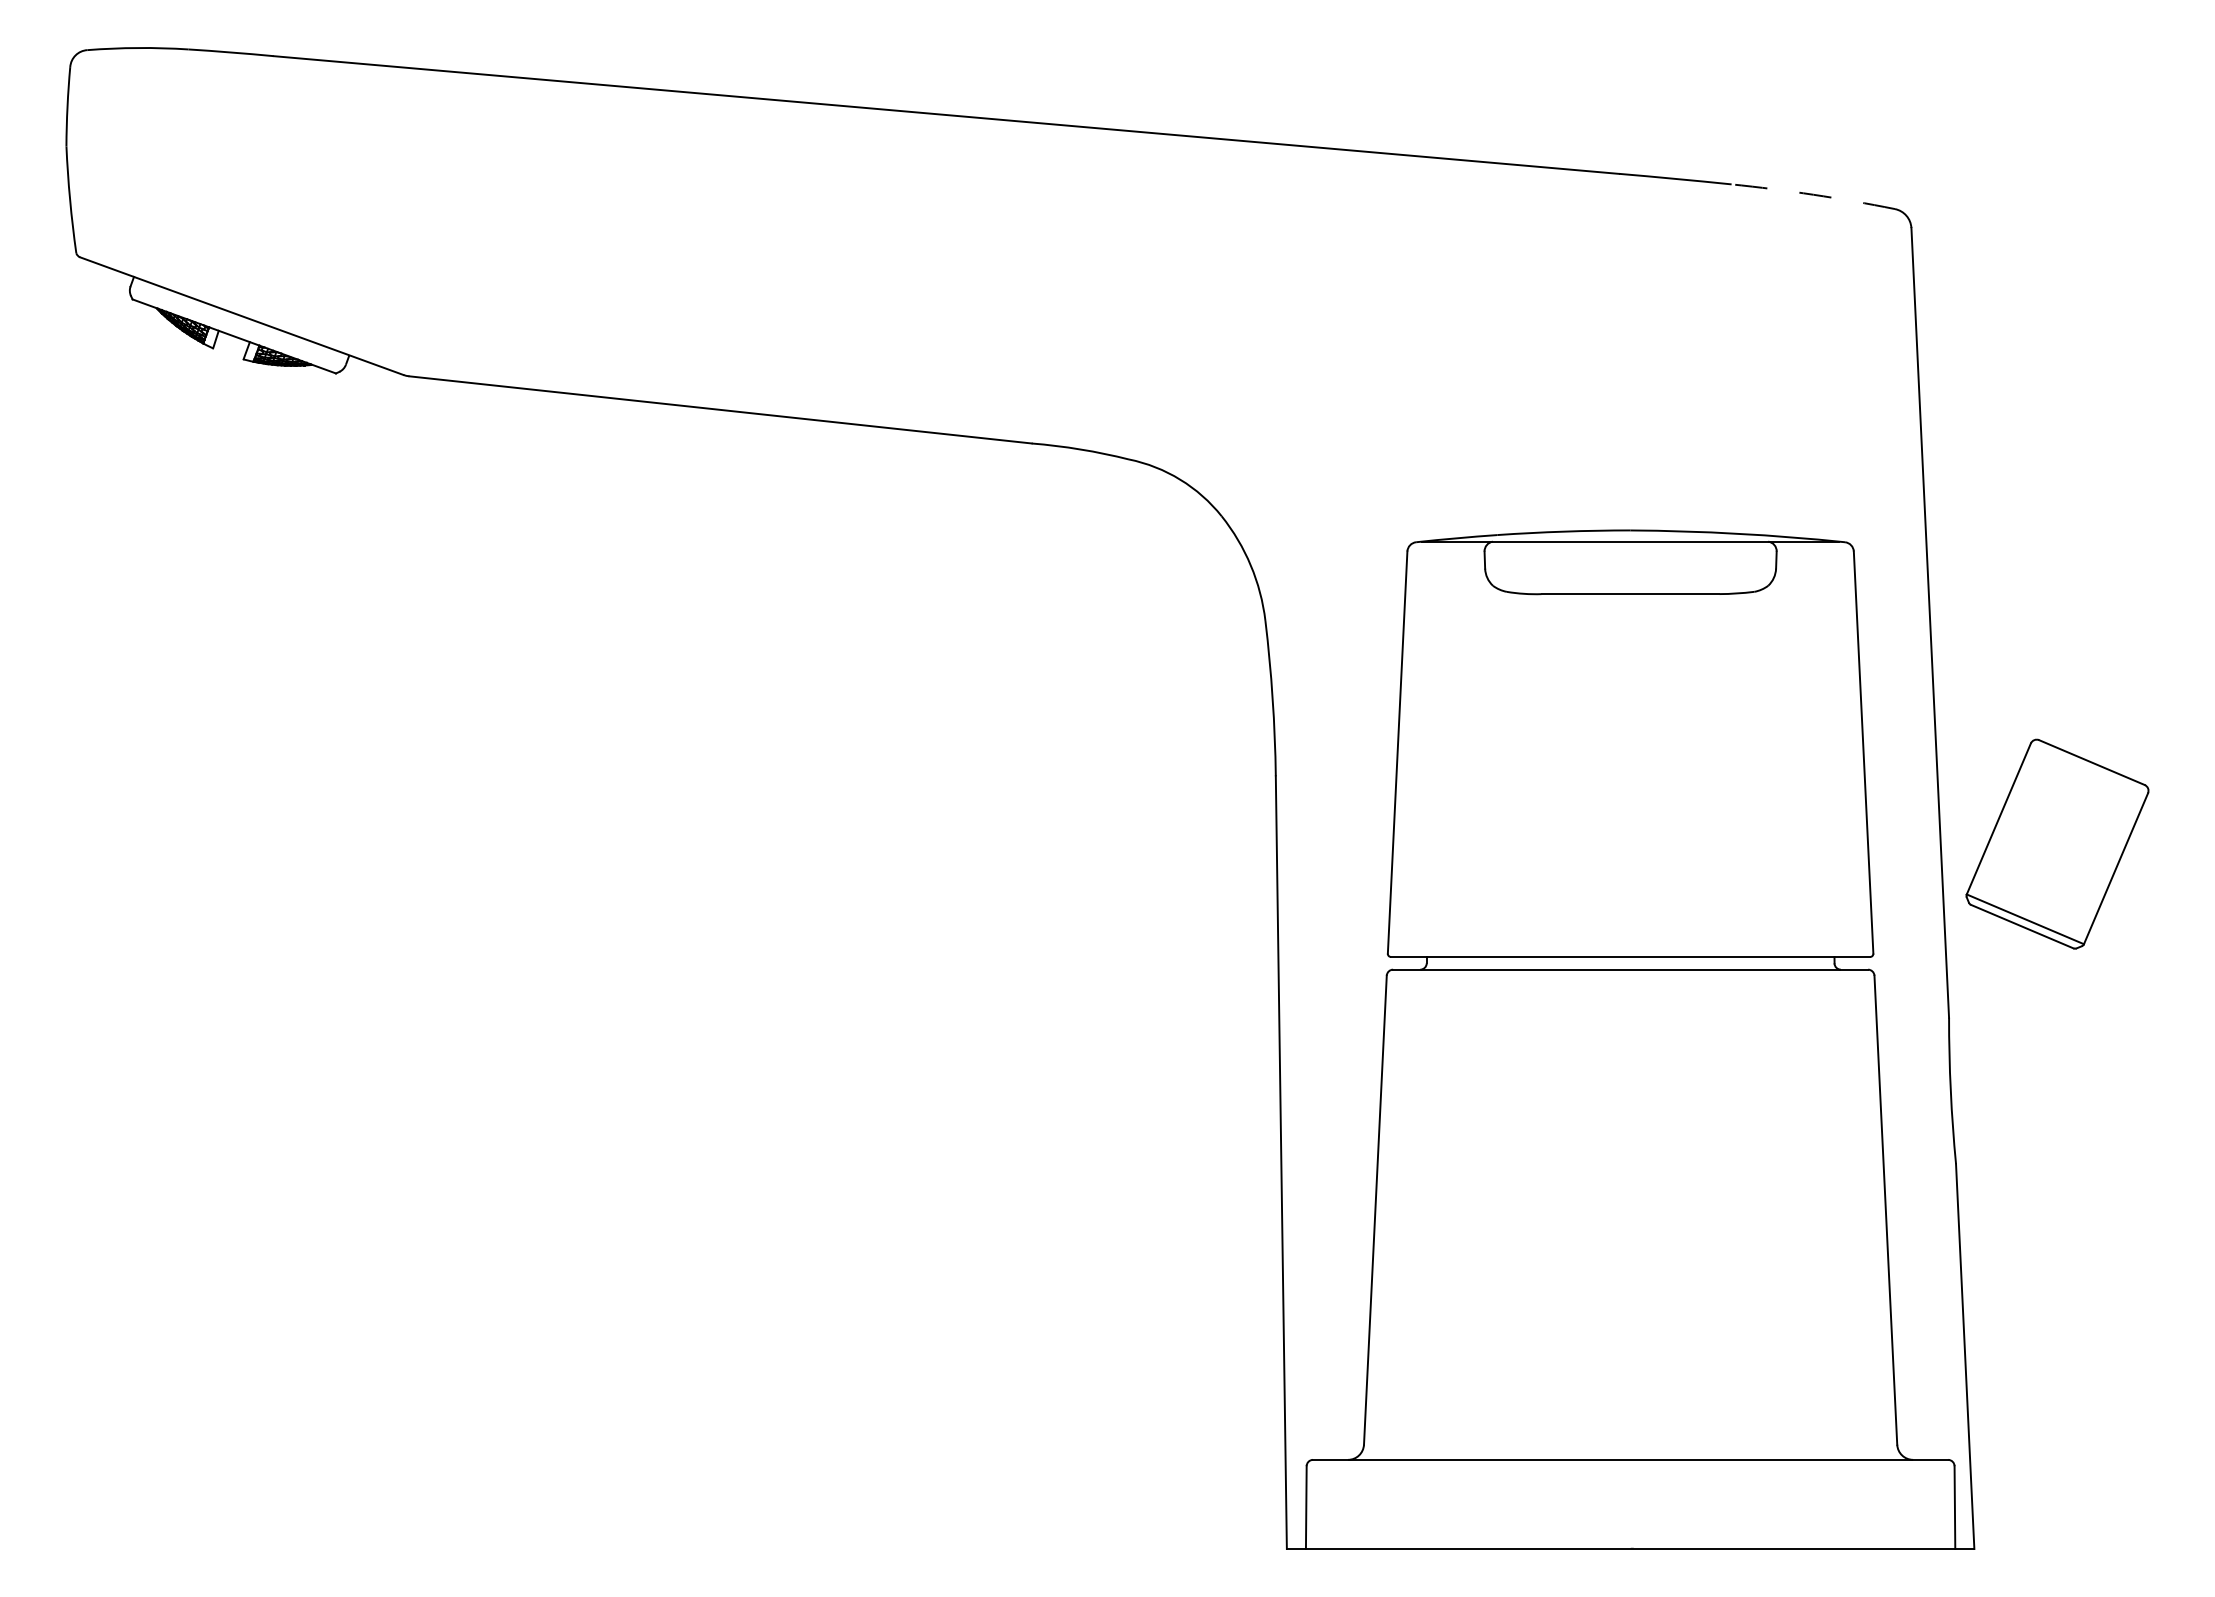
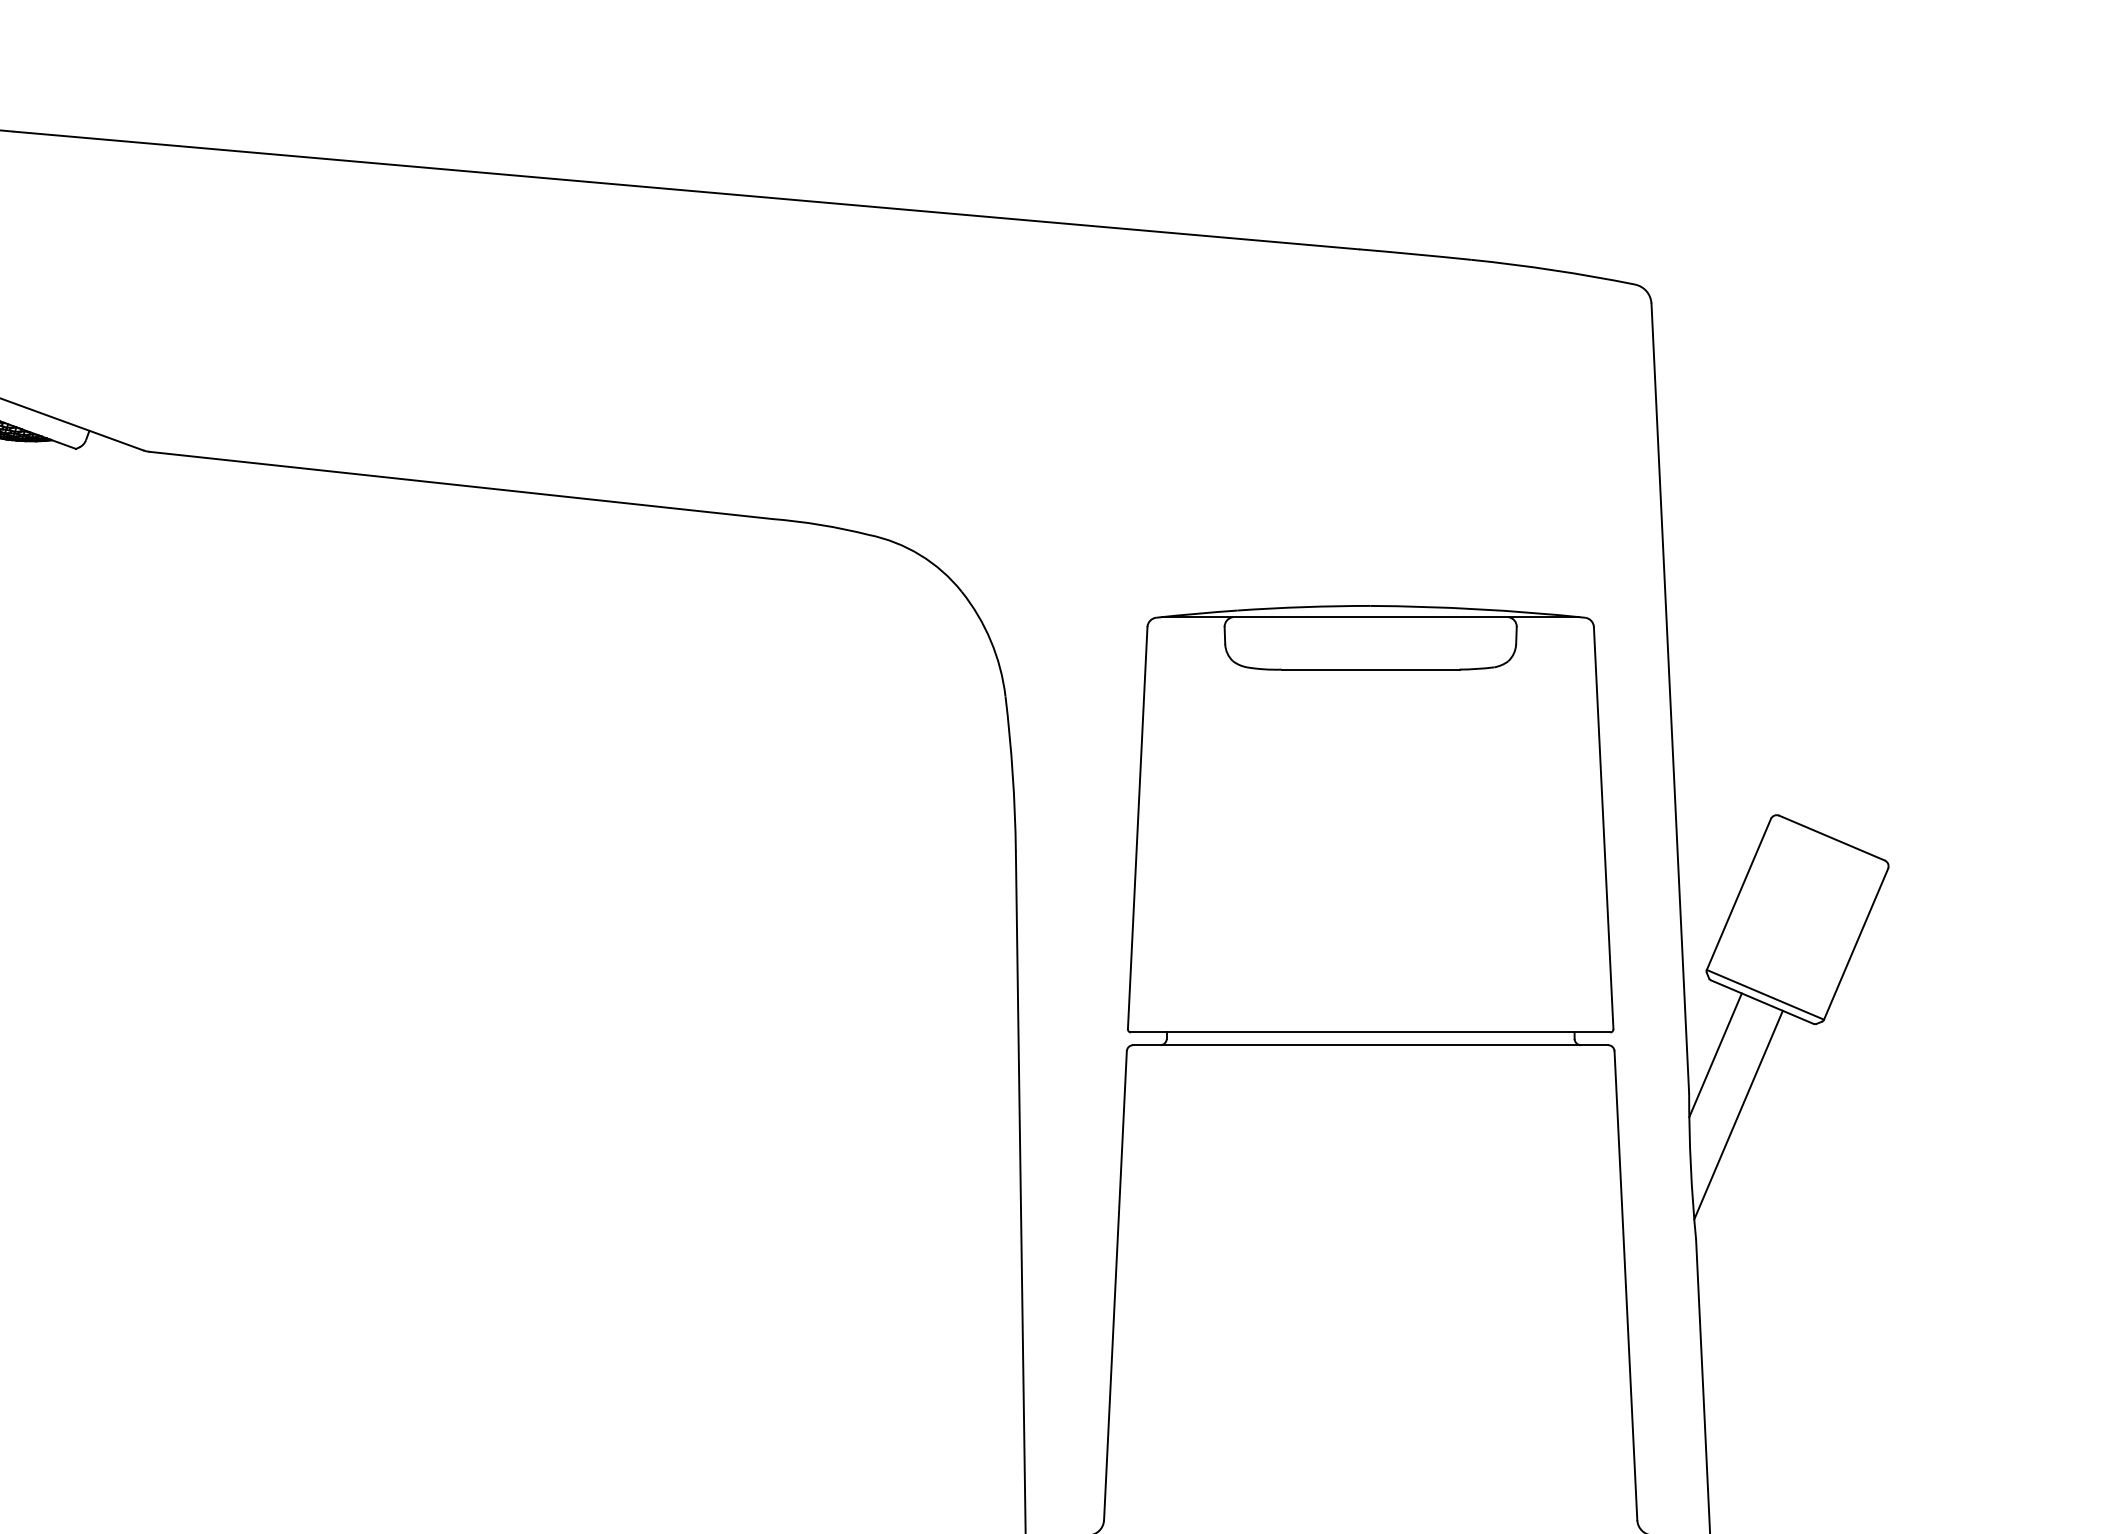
arc: (1813, 194) -> (1553, 269), dashed -> solid
line: (1975, 979) -> (1715, 1054), added
line: (1998, 1039) -> (1738, 1114), added

